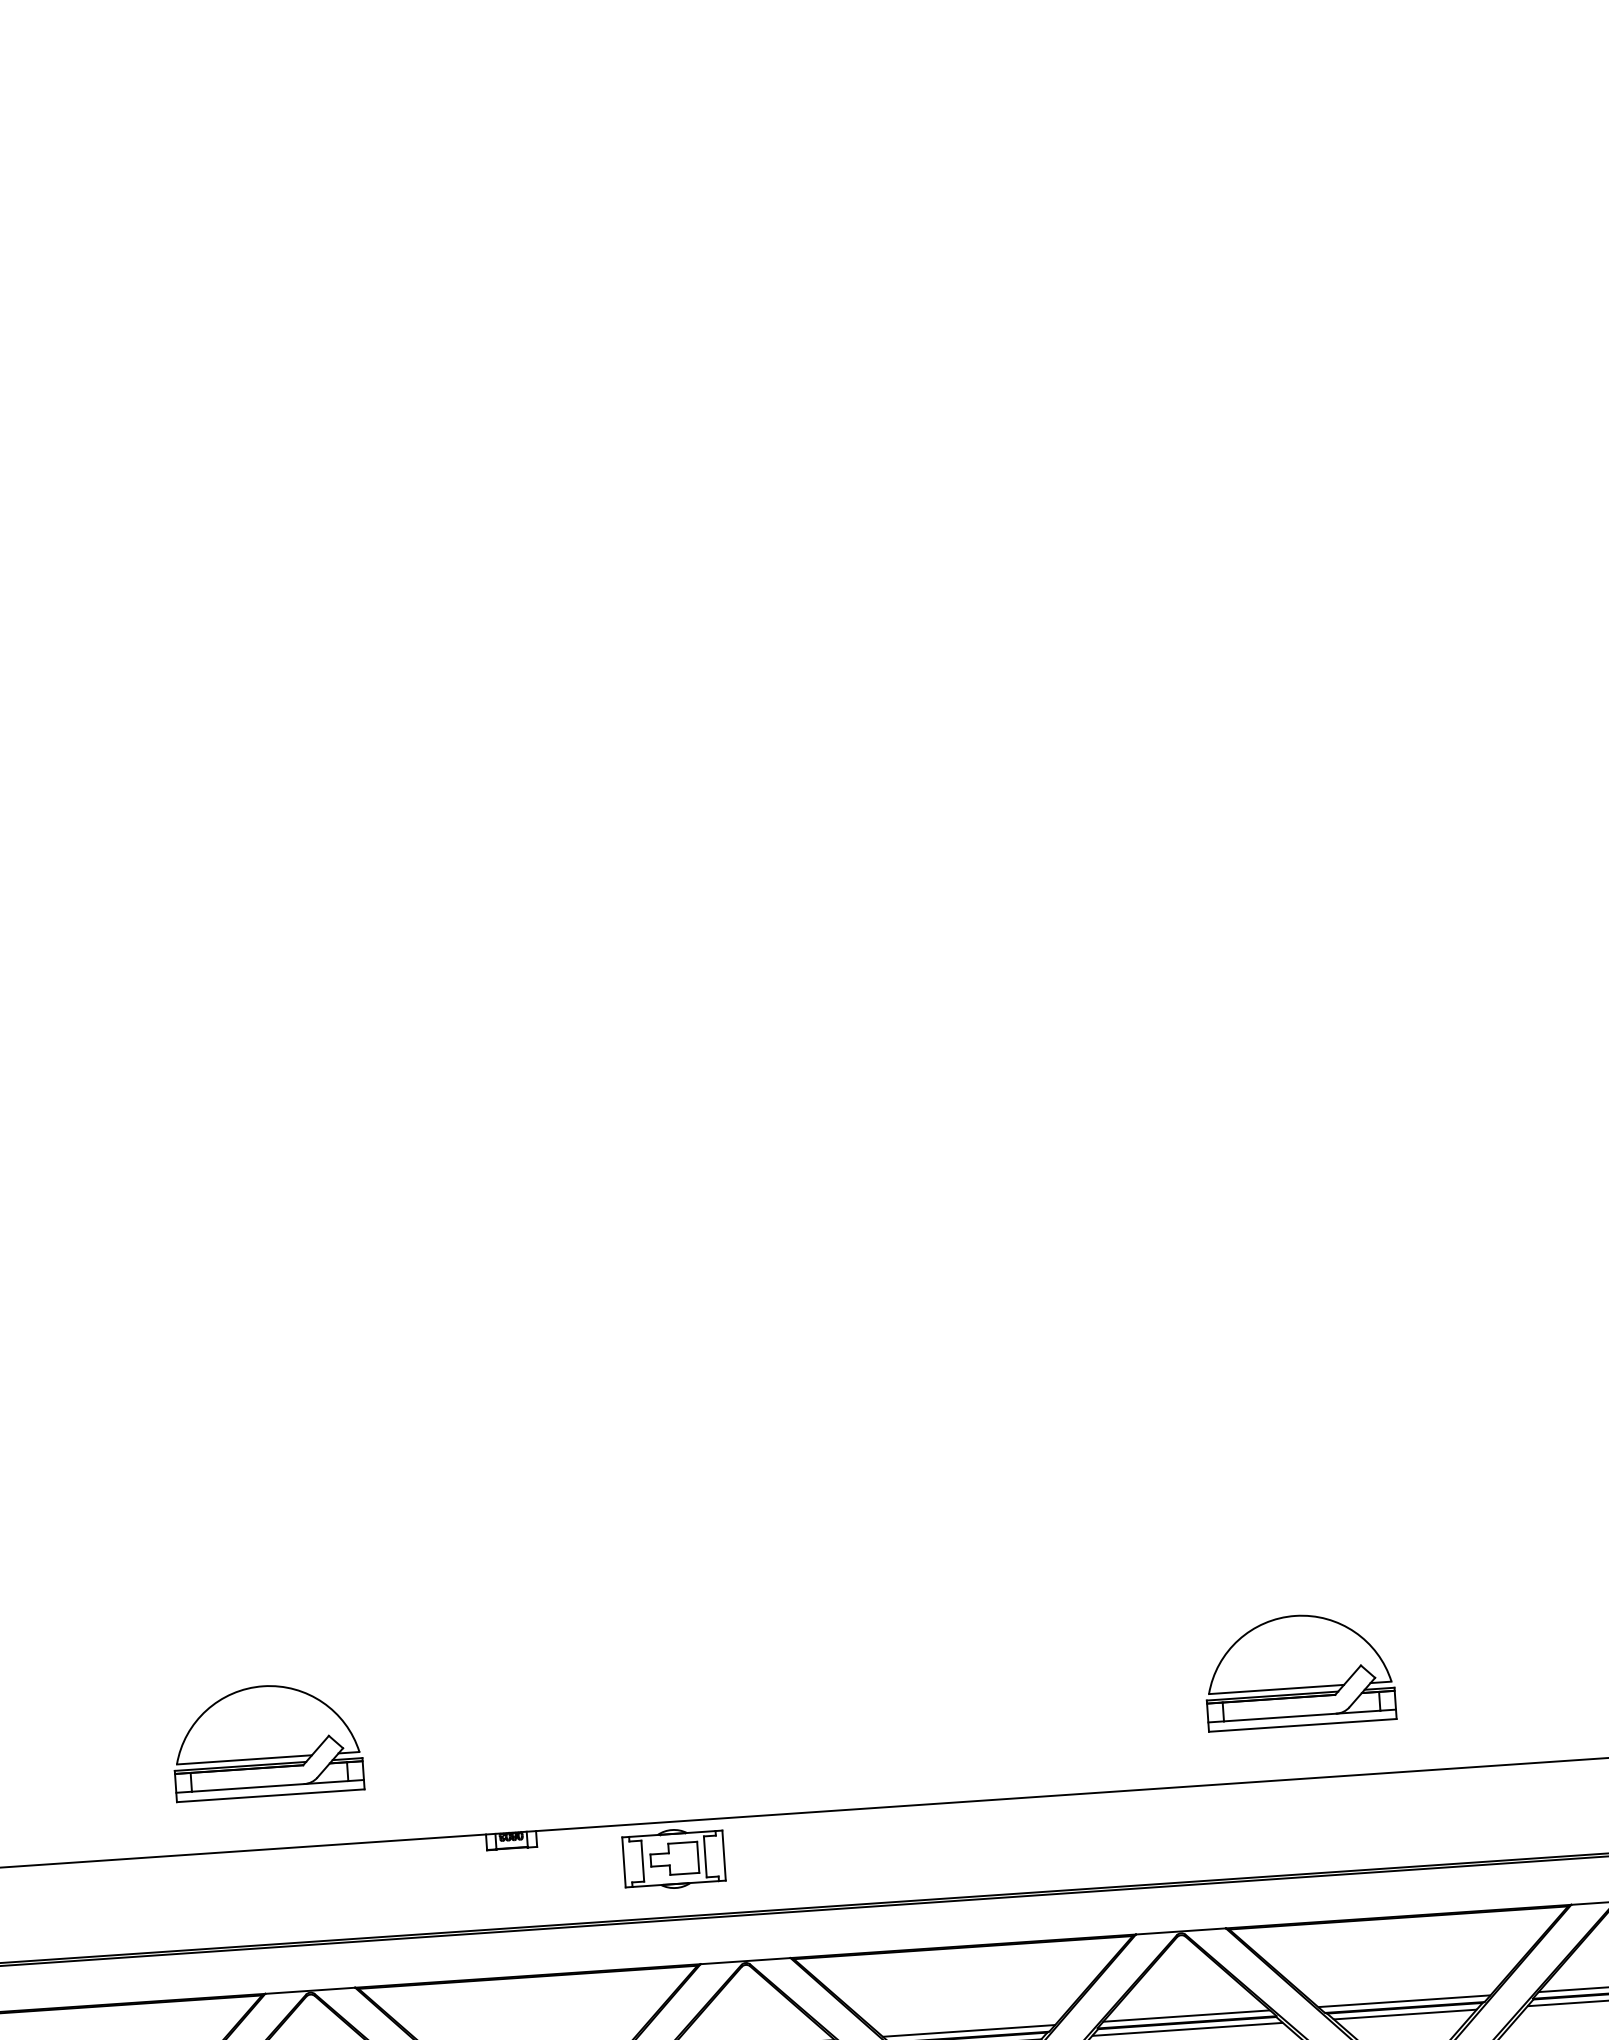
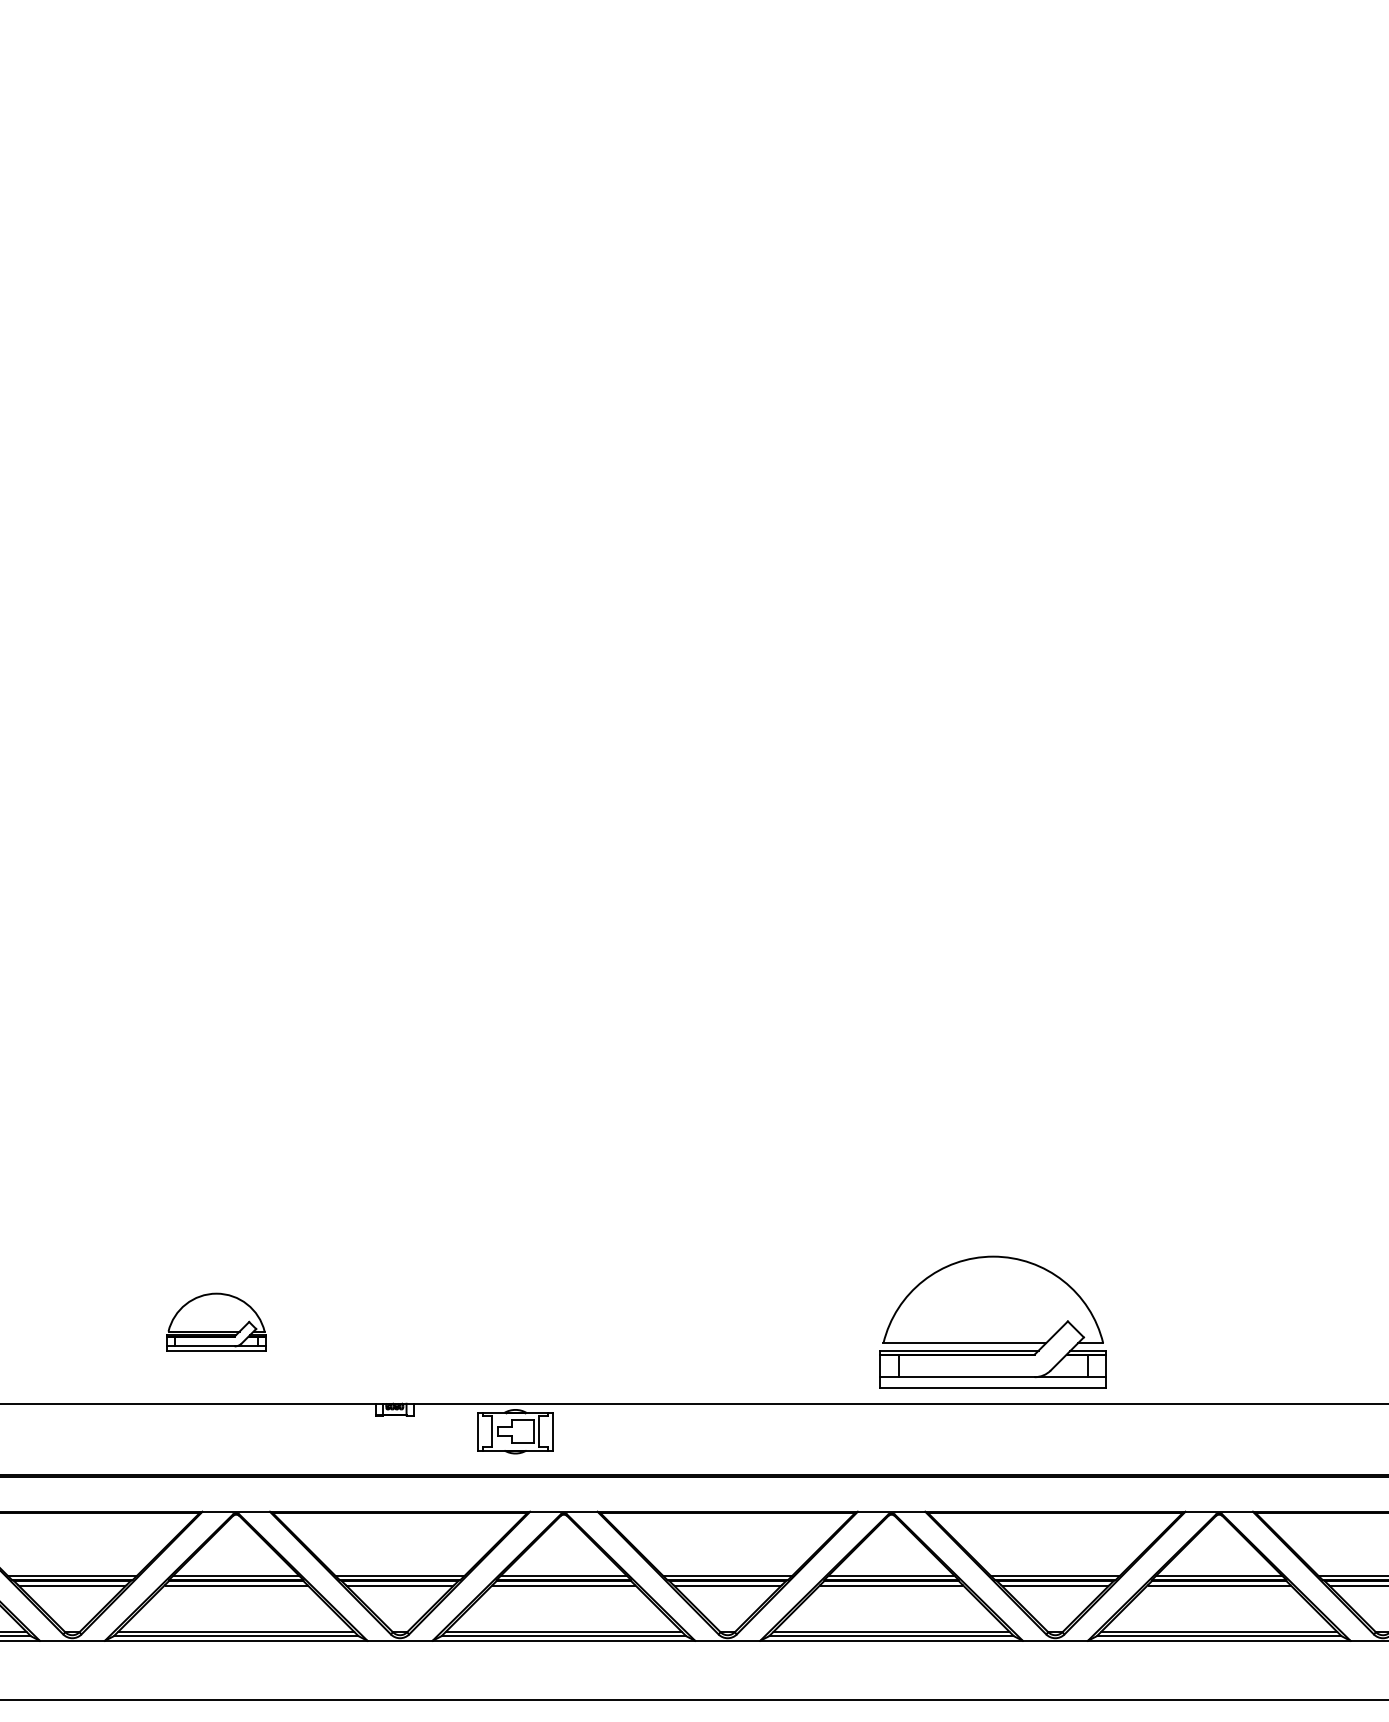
part: (1299, 1670) -> (993, 1322), size x1.6
part: (266, 1740) -> (216, 1322), size x0.7

